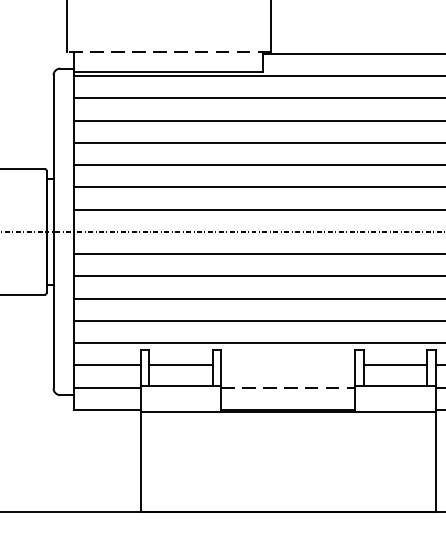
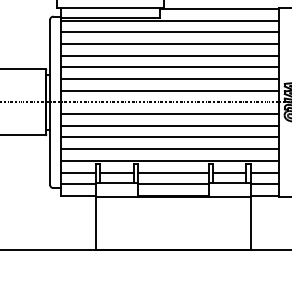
line: (168, 51) -> (110, 7), dashed -> solid
line: (288, 365) -> (173, 172), added
line: (288, 388) -> (173, 184), dashed -> solid

